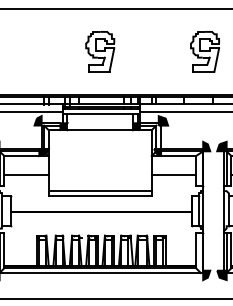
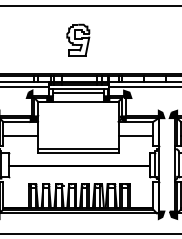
part: (205, 50) -> (160, 39), removed
line: (99, 118) -> (77, 92), added

